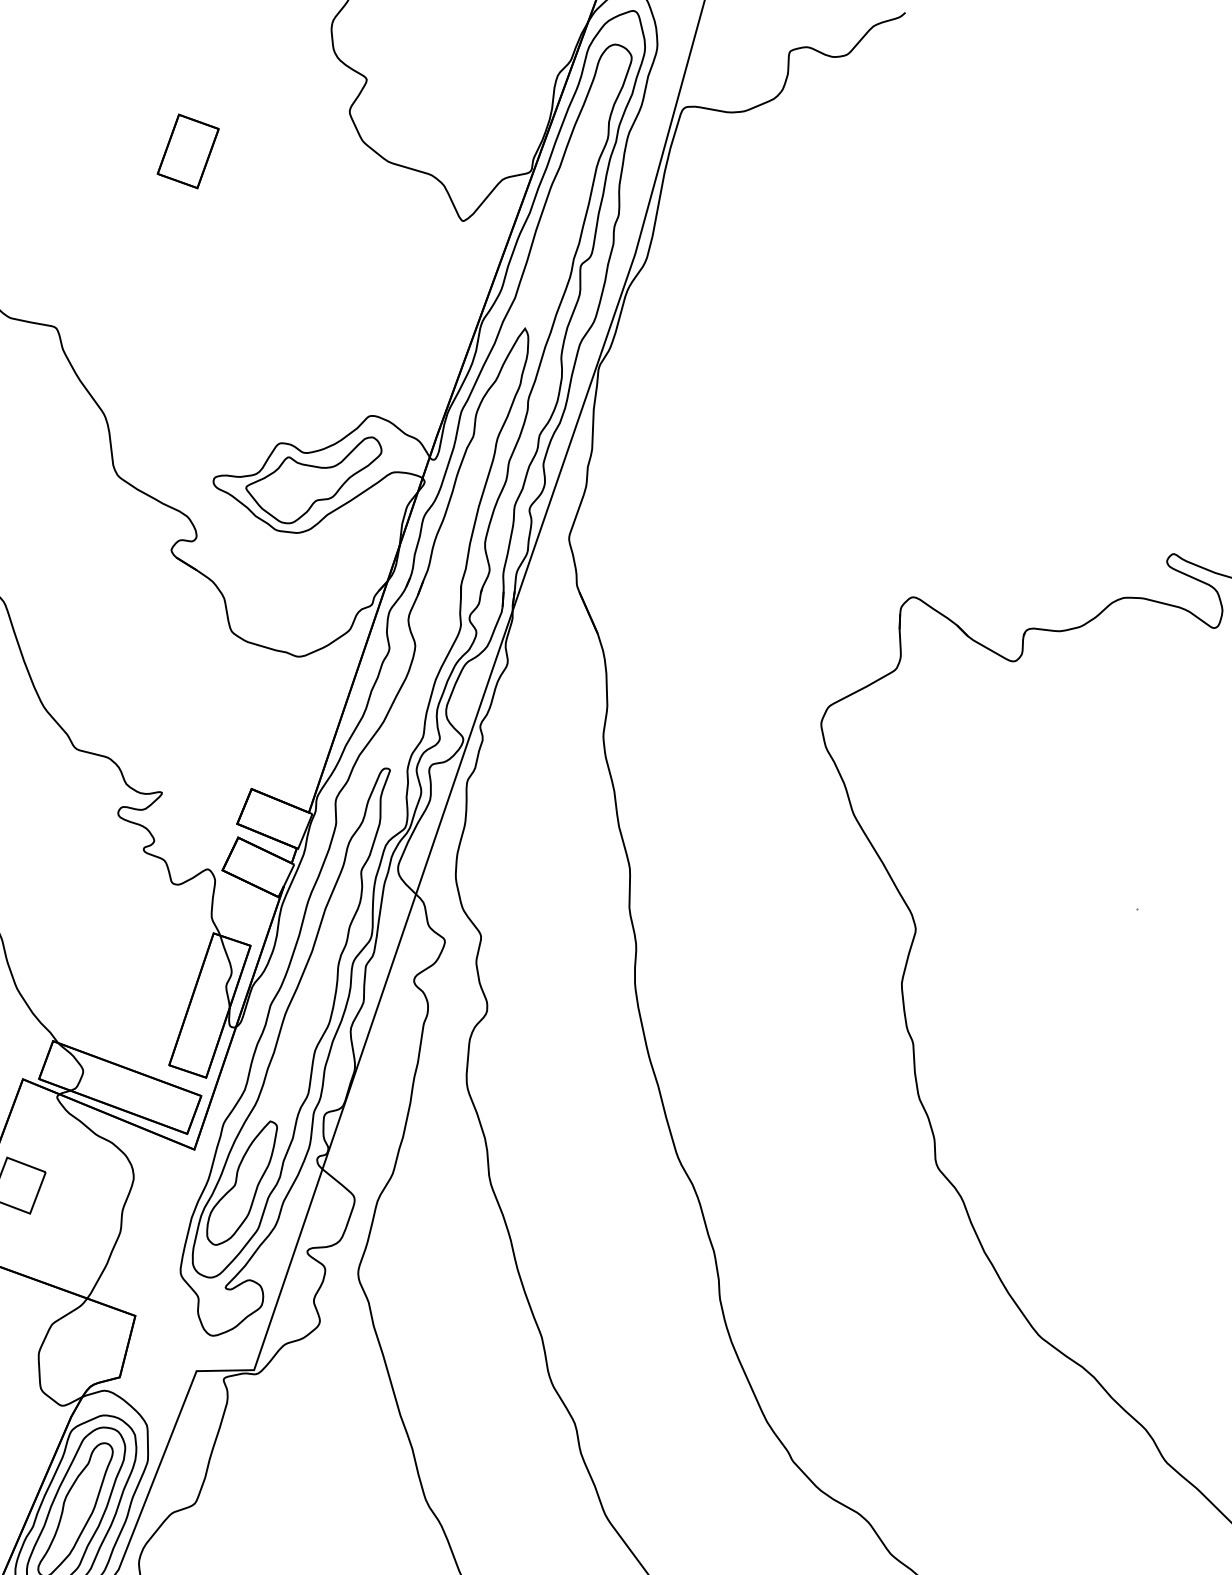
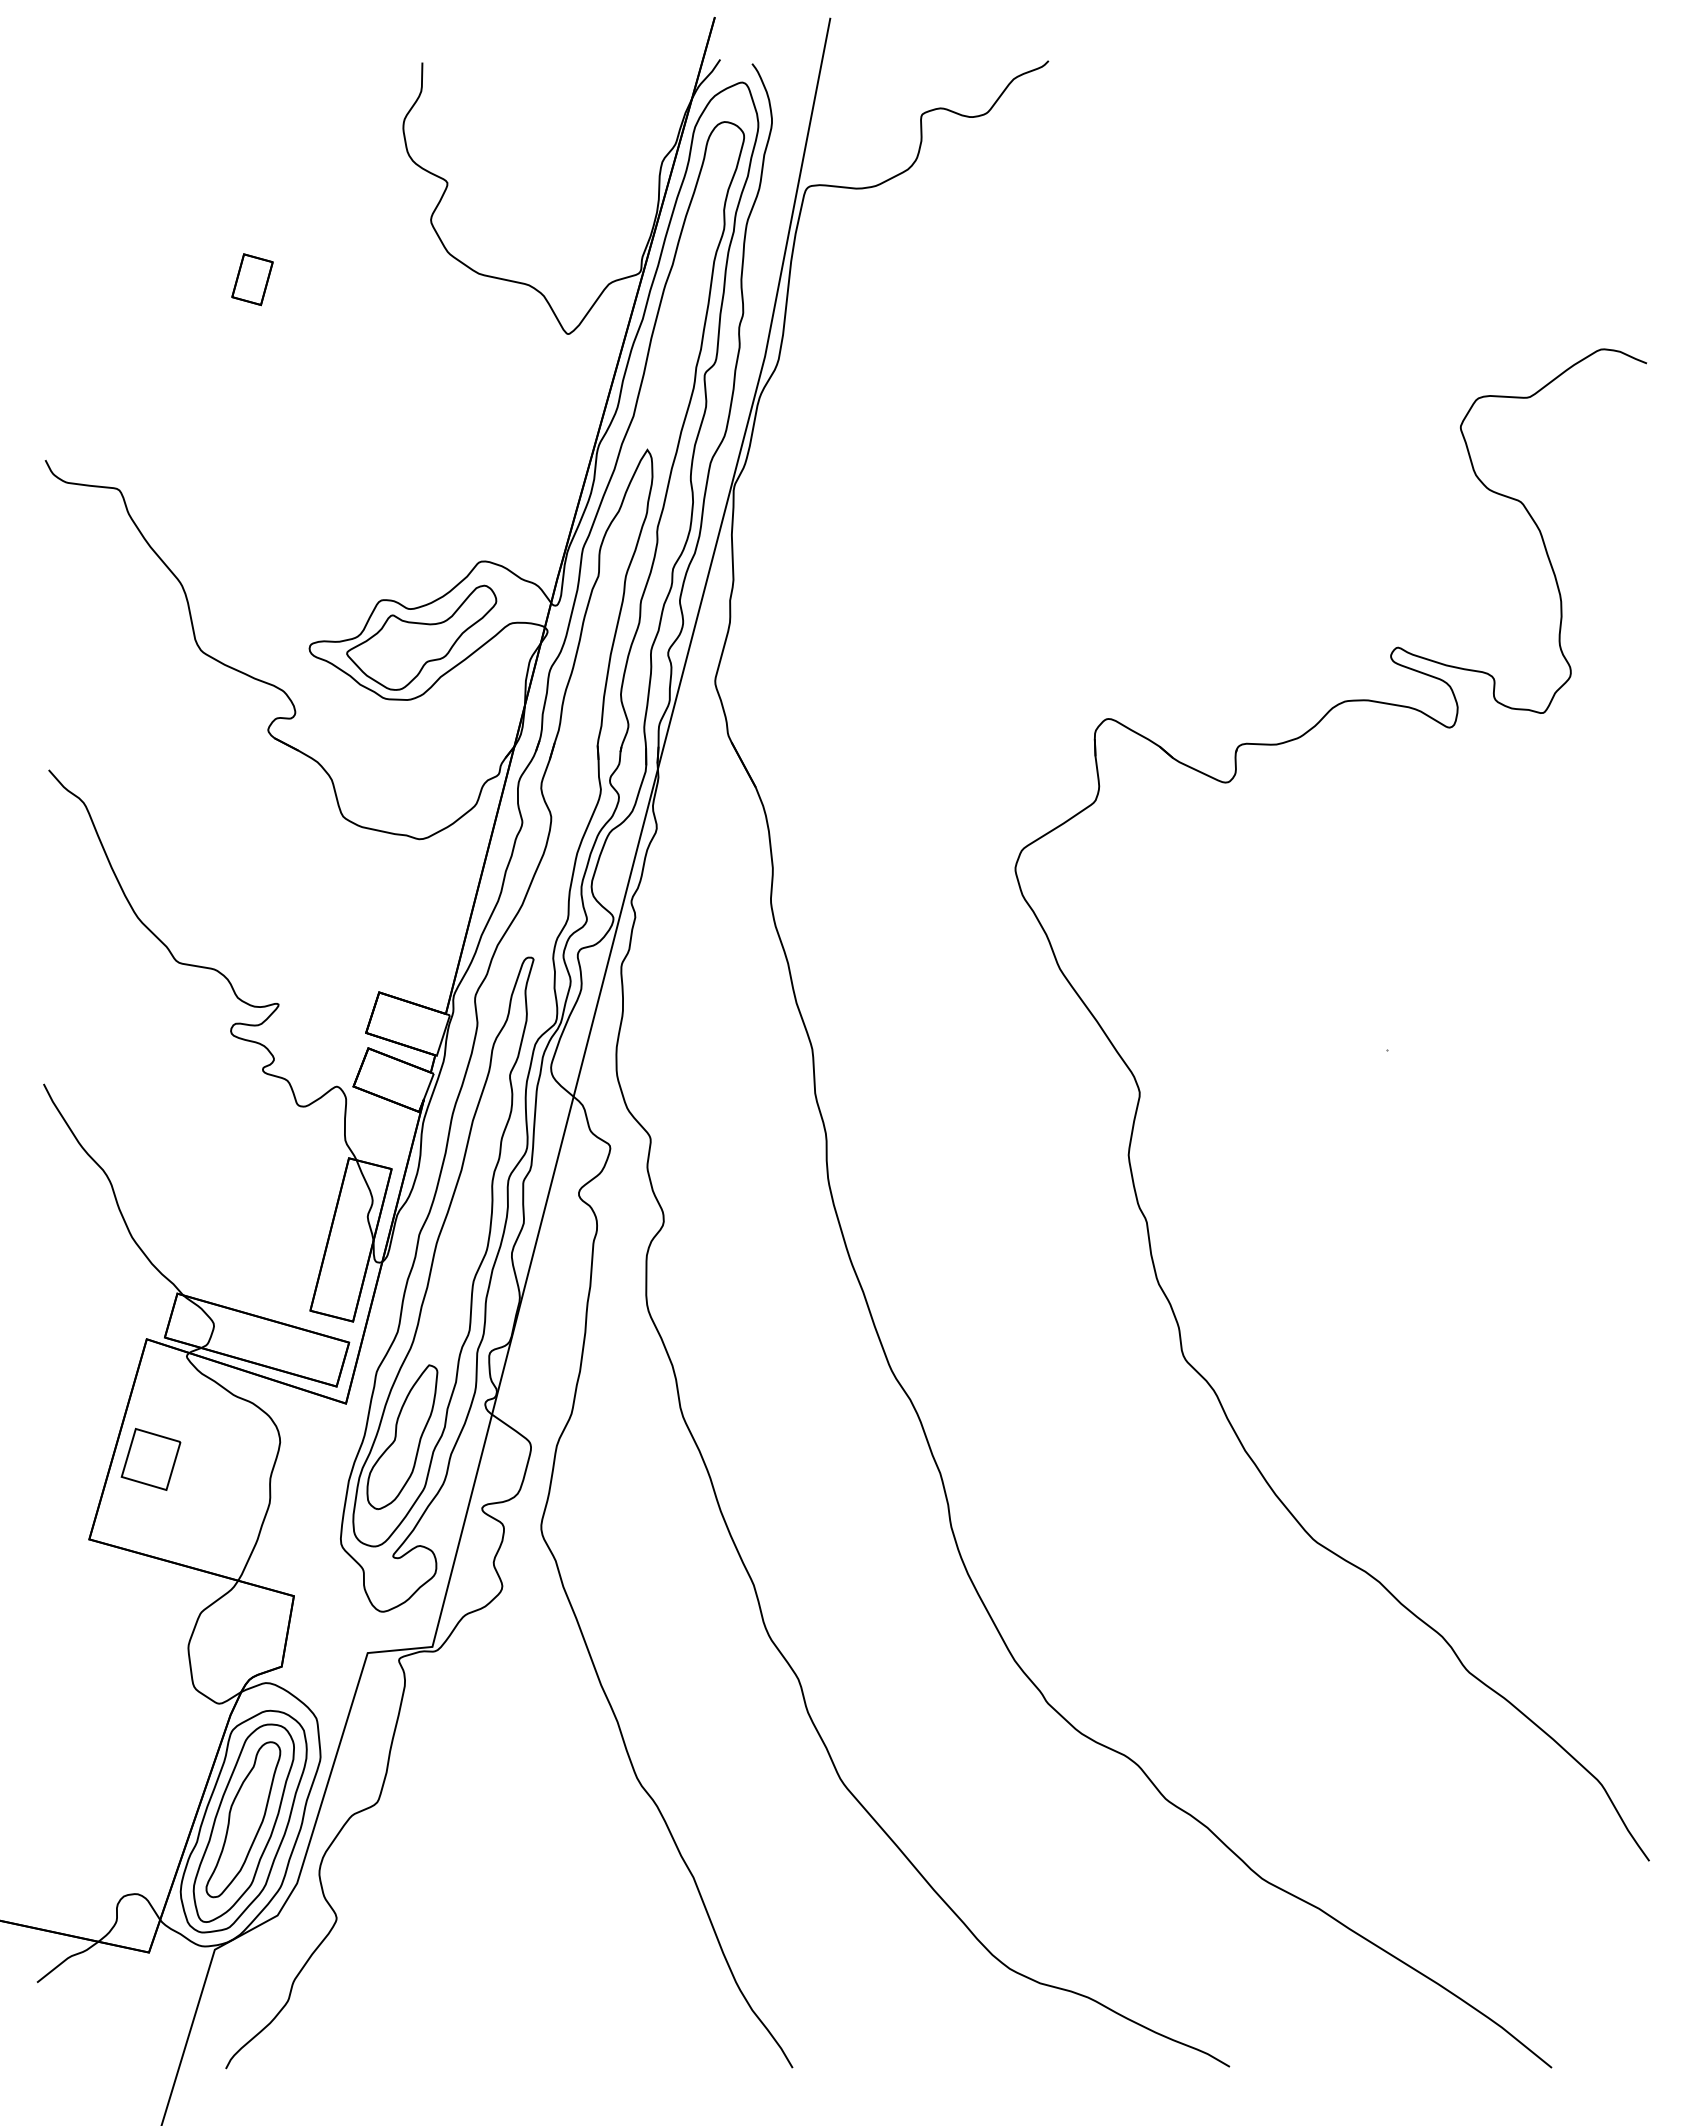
part: (188, 151) -> (252, 279), size x0.62

